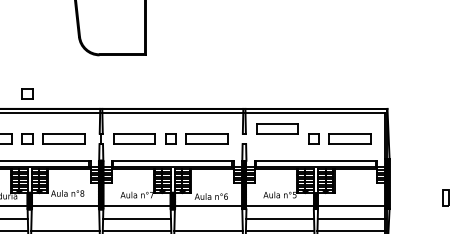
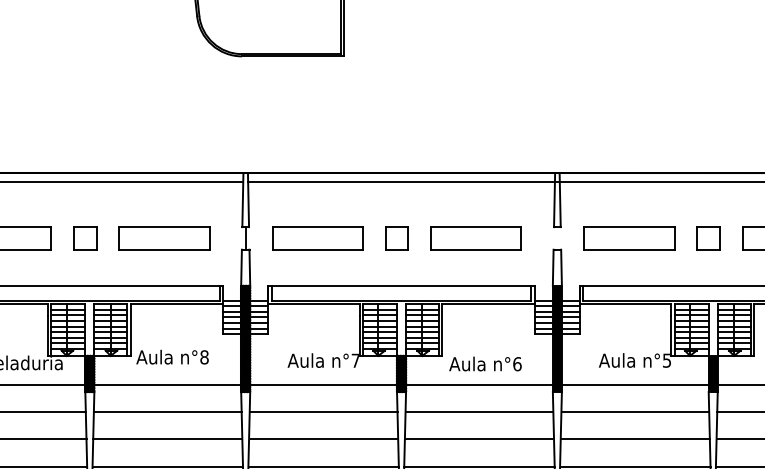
part: (27, 93) -> (85, 139), removed
part: (277, 128) -> (629, 237), moved
line: (65, 218) -> (167, 411), added
line: (208, 218) -> (479, 411), added

